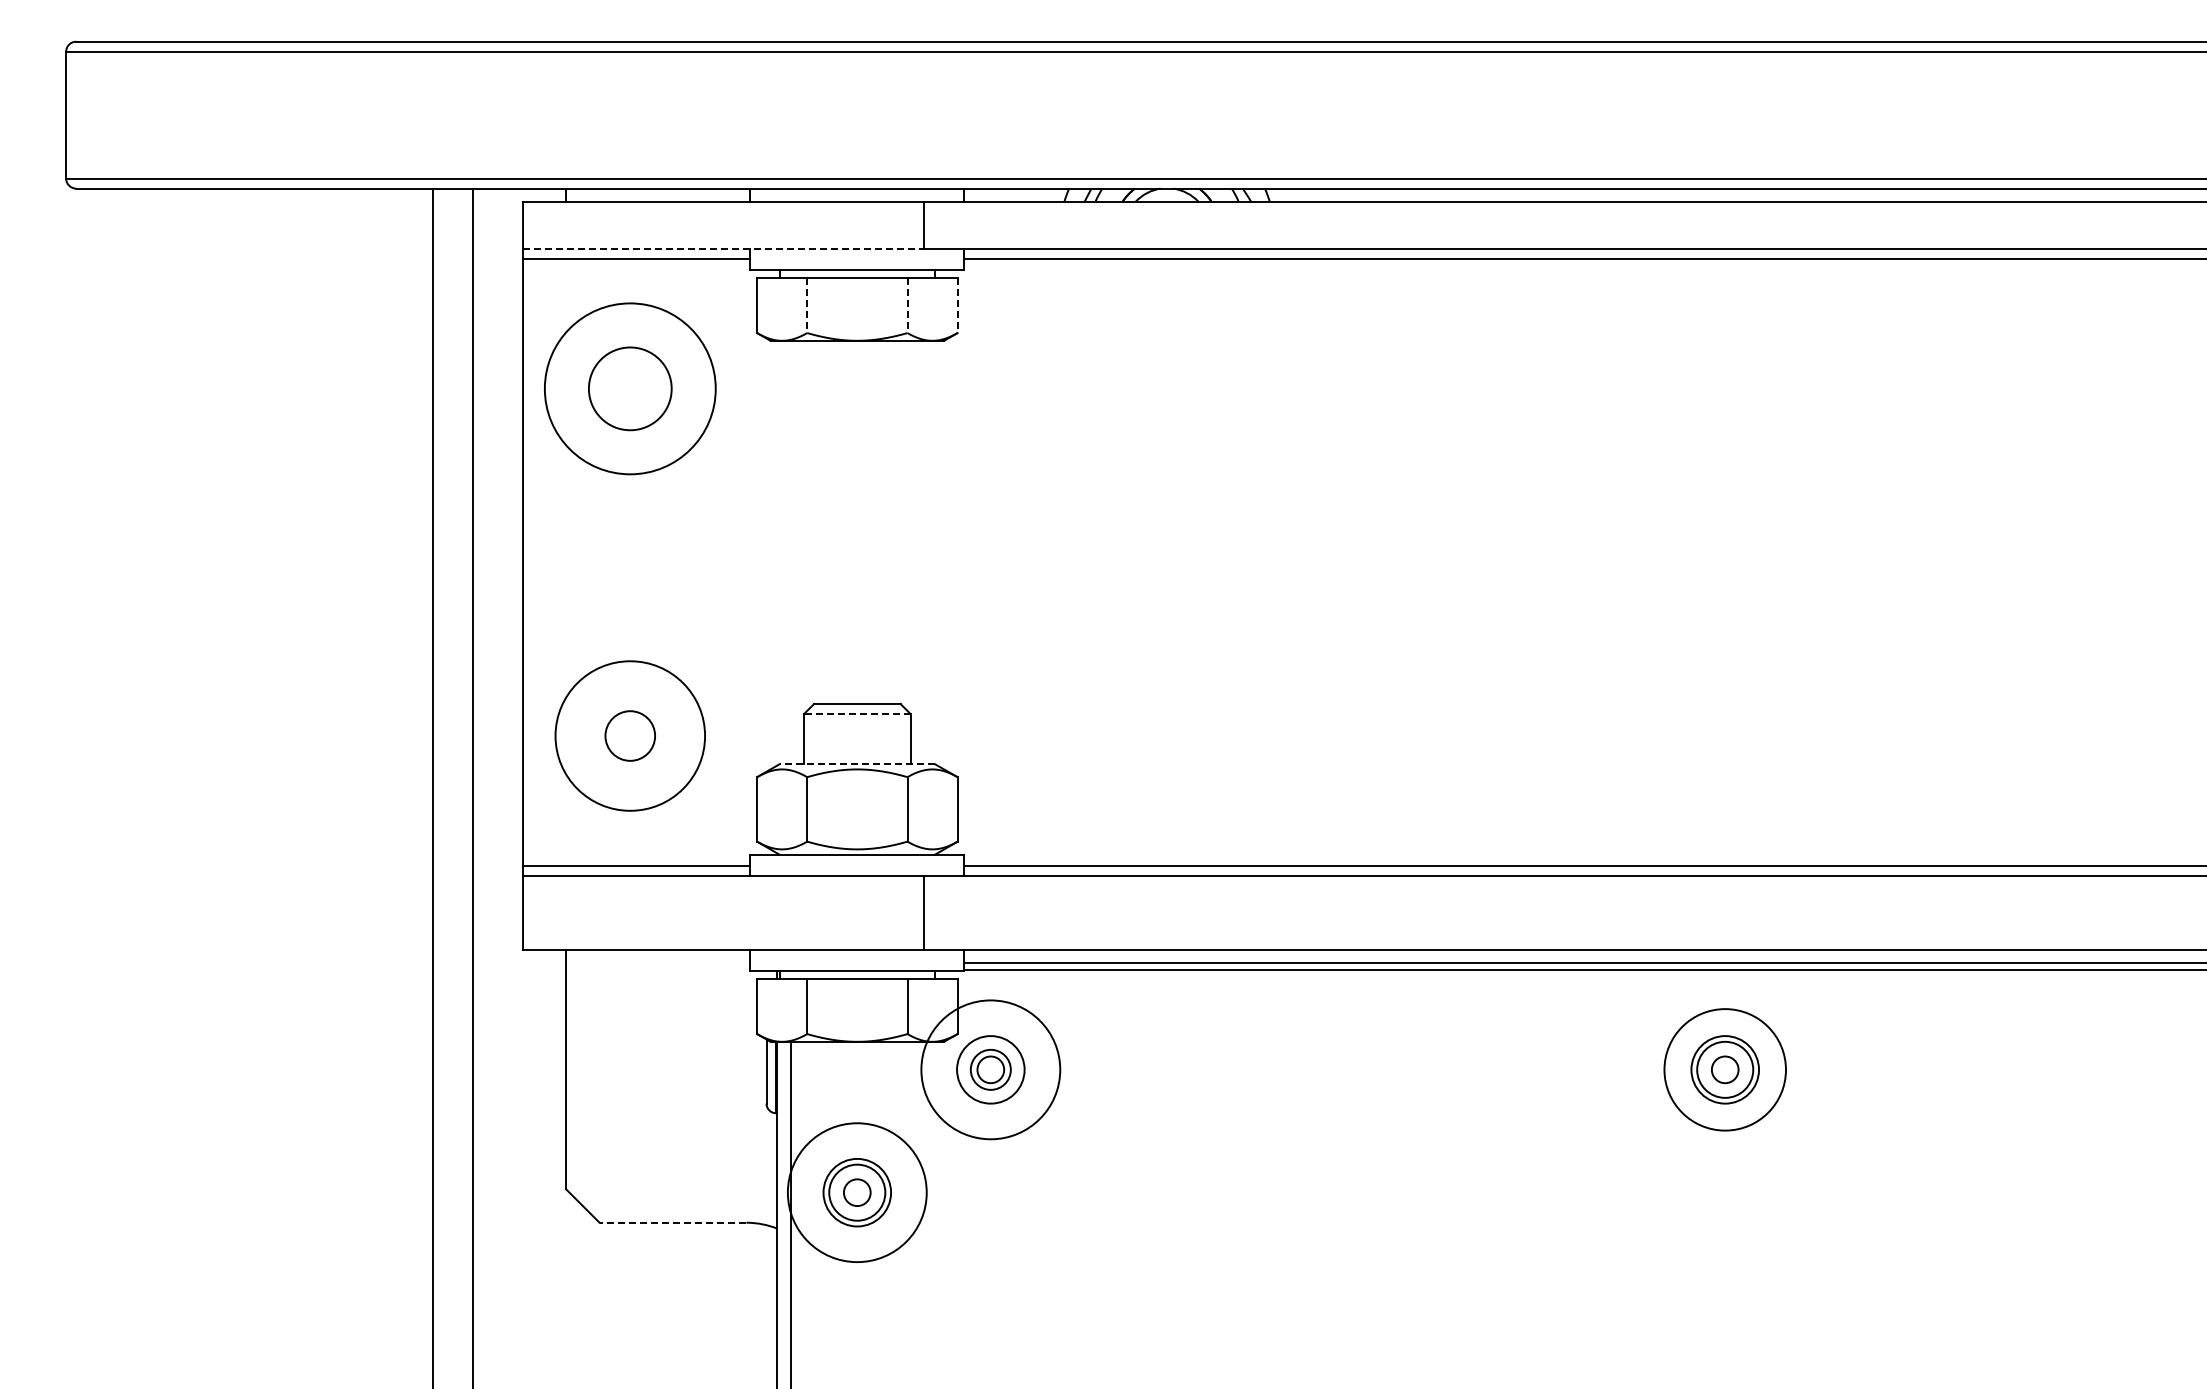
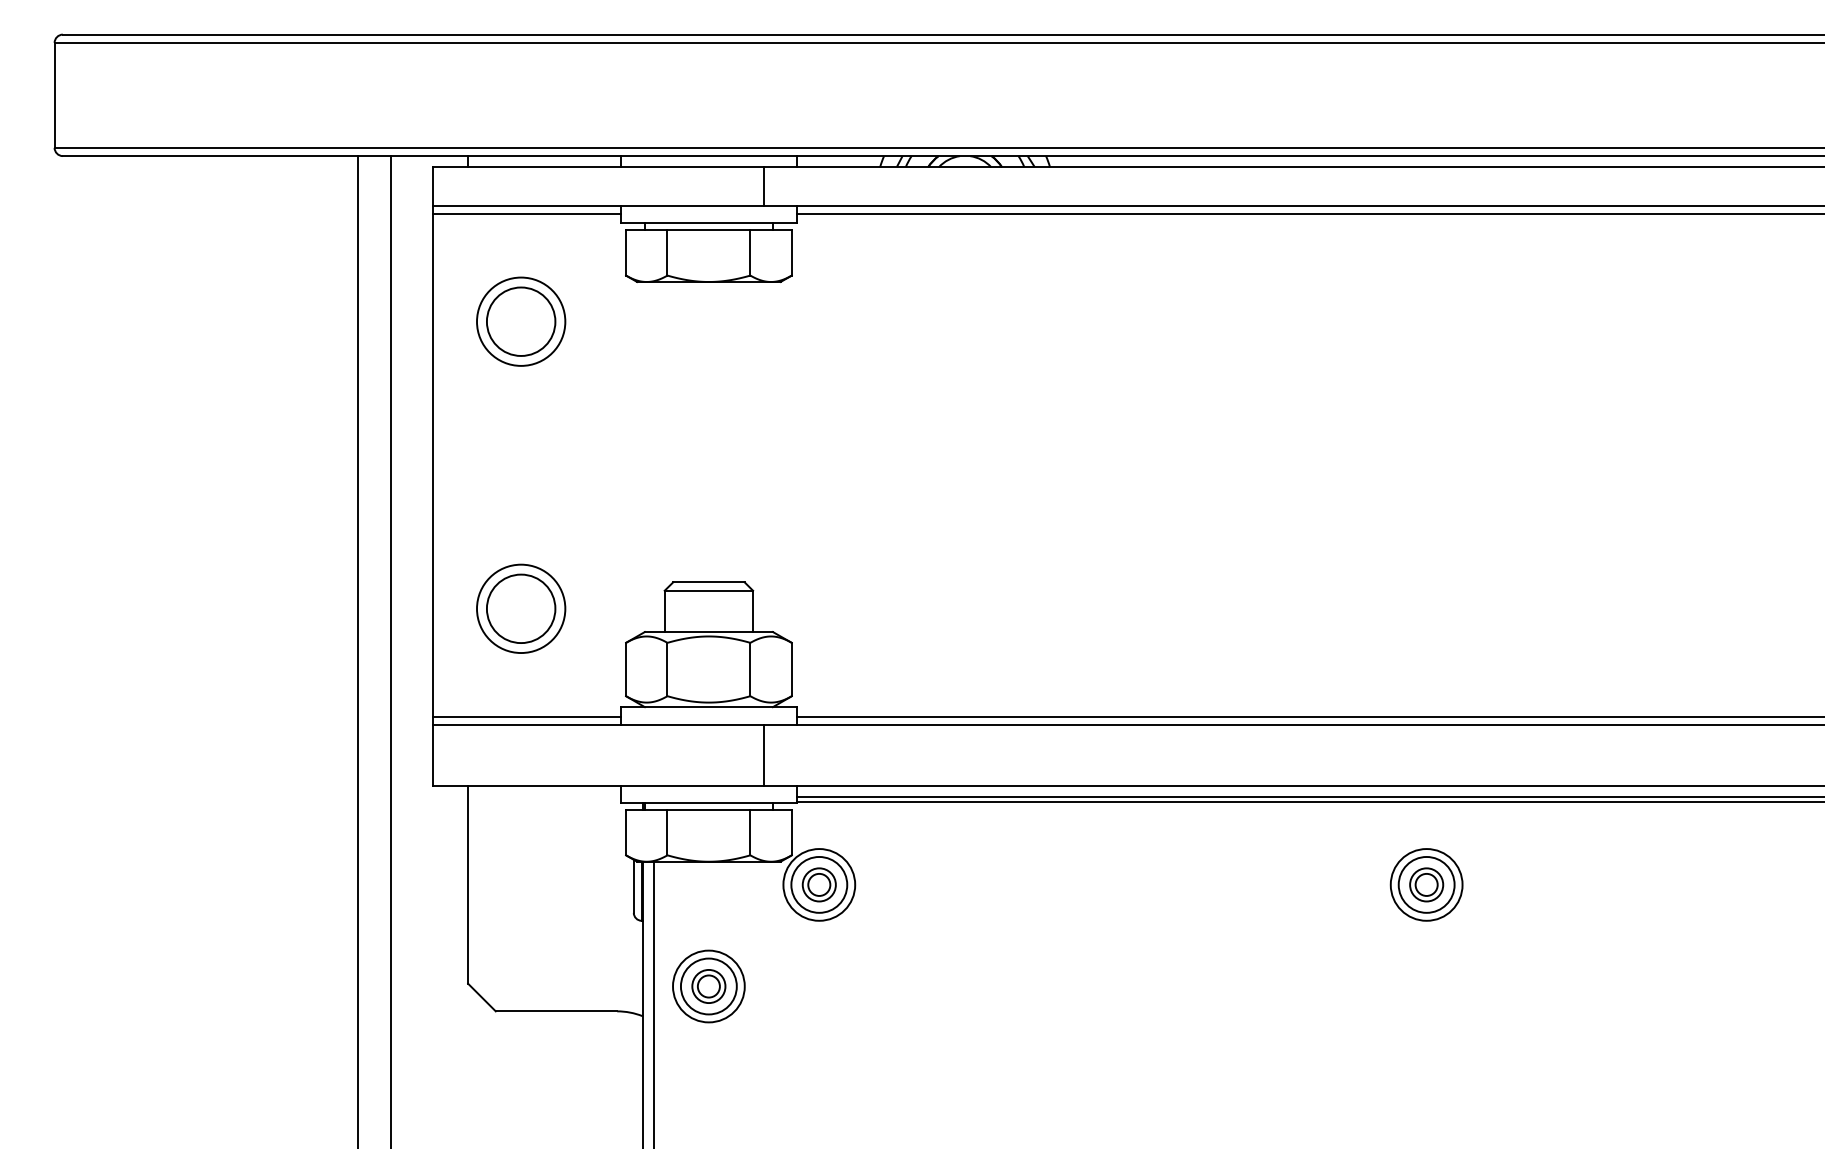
line: (724, 248) -> (599, 205), dashed -> solid
line: (807, 305) -> (667, 252), dashed -> solid
line: (907, 305) -> (750, 252), dashed -> solid
line: (957, 305) -> (791, 252), dashed -> solid
circle: (629, 388) -> (520, 321), size x0.62
line: (856, 714) -> (708, 591), dashed -> solid
circle: (629, 735) -> (520, 608), size x0.71
circle: (629, 735) -> (520, 608), size x1.67
line: (856, 764) -> (708, 632), dashed -> solid
circle: (990, 1069) -> (819, 884), size x0.62
circle: (1724, 1069) -> (1426, 884), size x0.71
circle: (1725, 1069) -> (1426, 884), size x0.71
circle: (856, 1192) -> (708, 986), size x0.62
circle: (857, 1192) -> (709, 986), size x0.71
line: (672, 1222) -> (556, 1011), dashed -> solid

